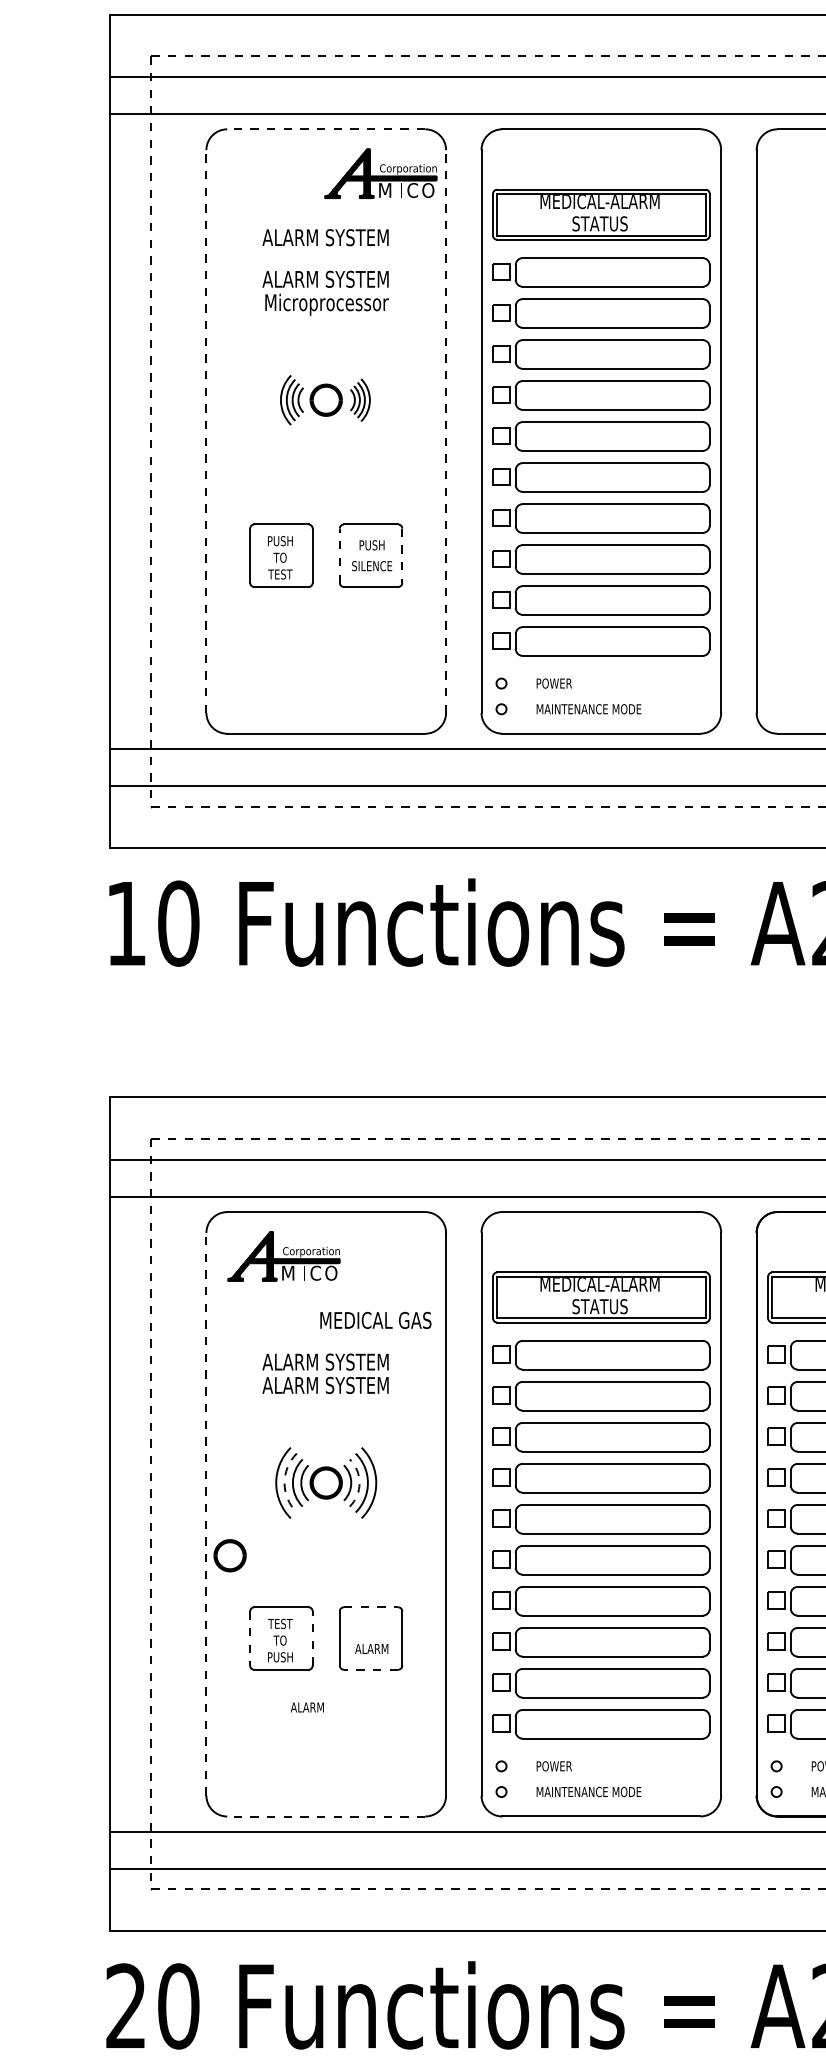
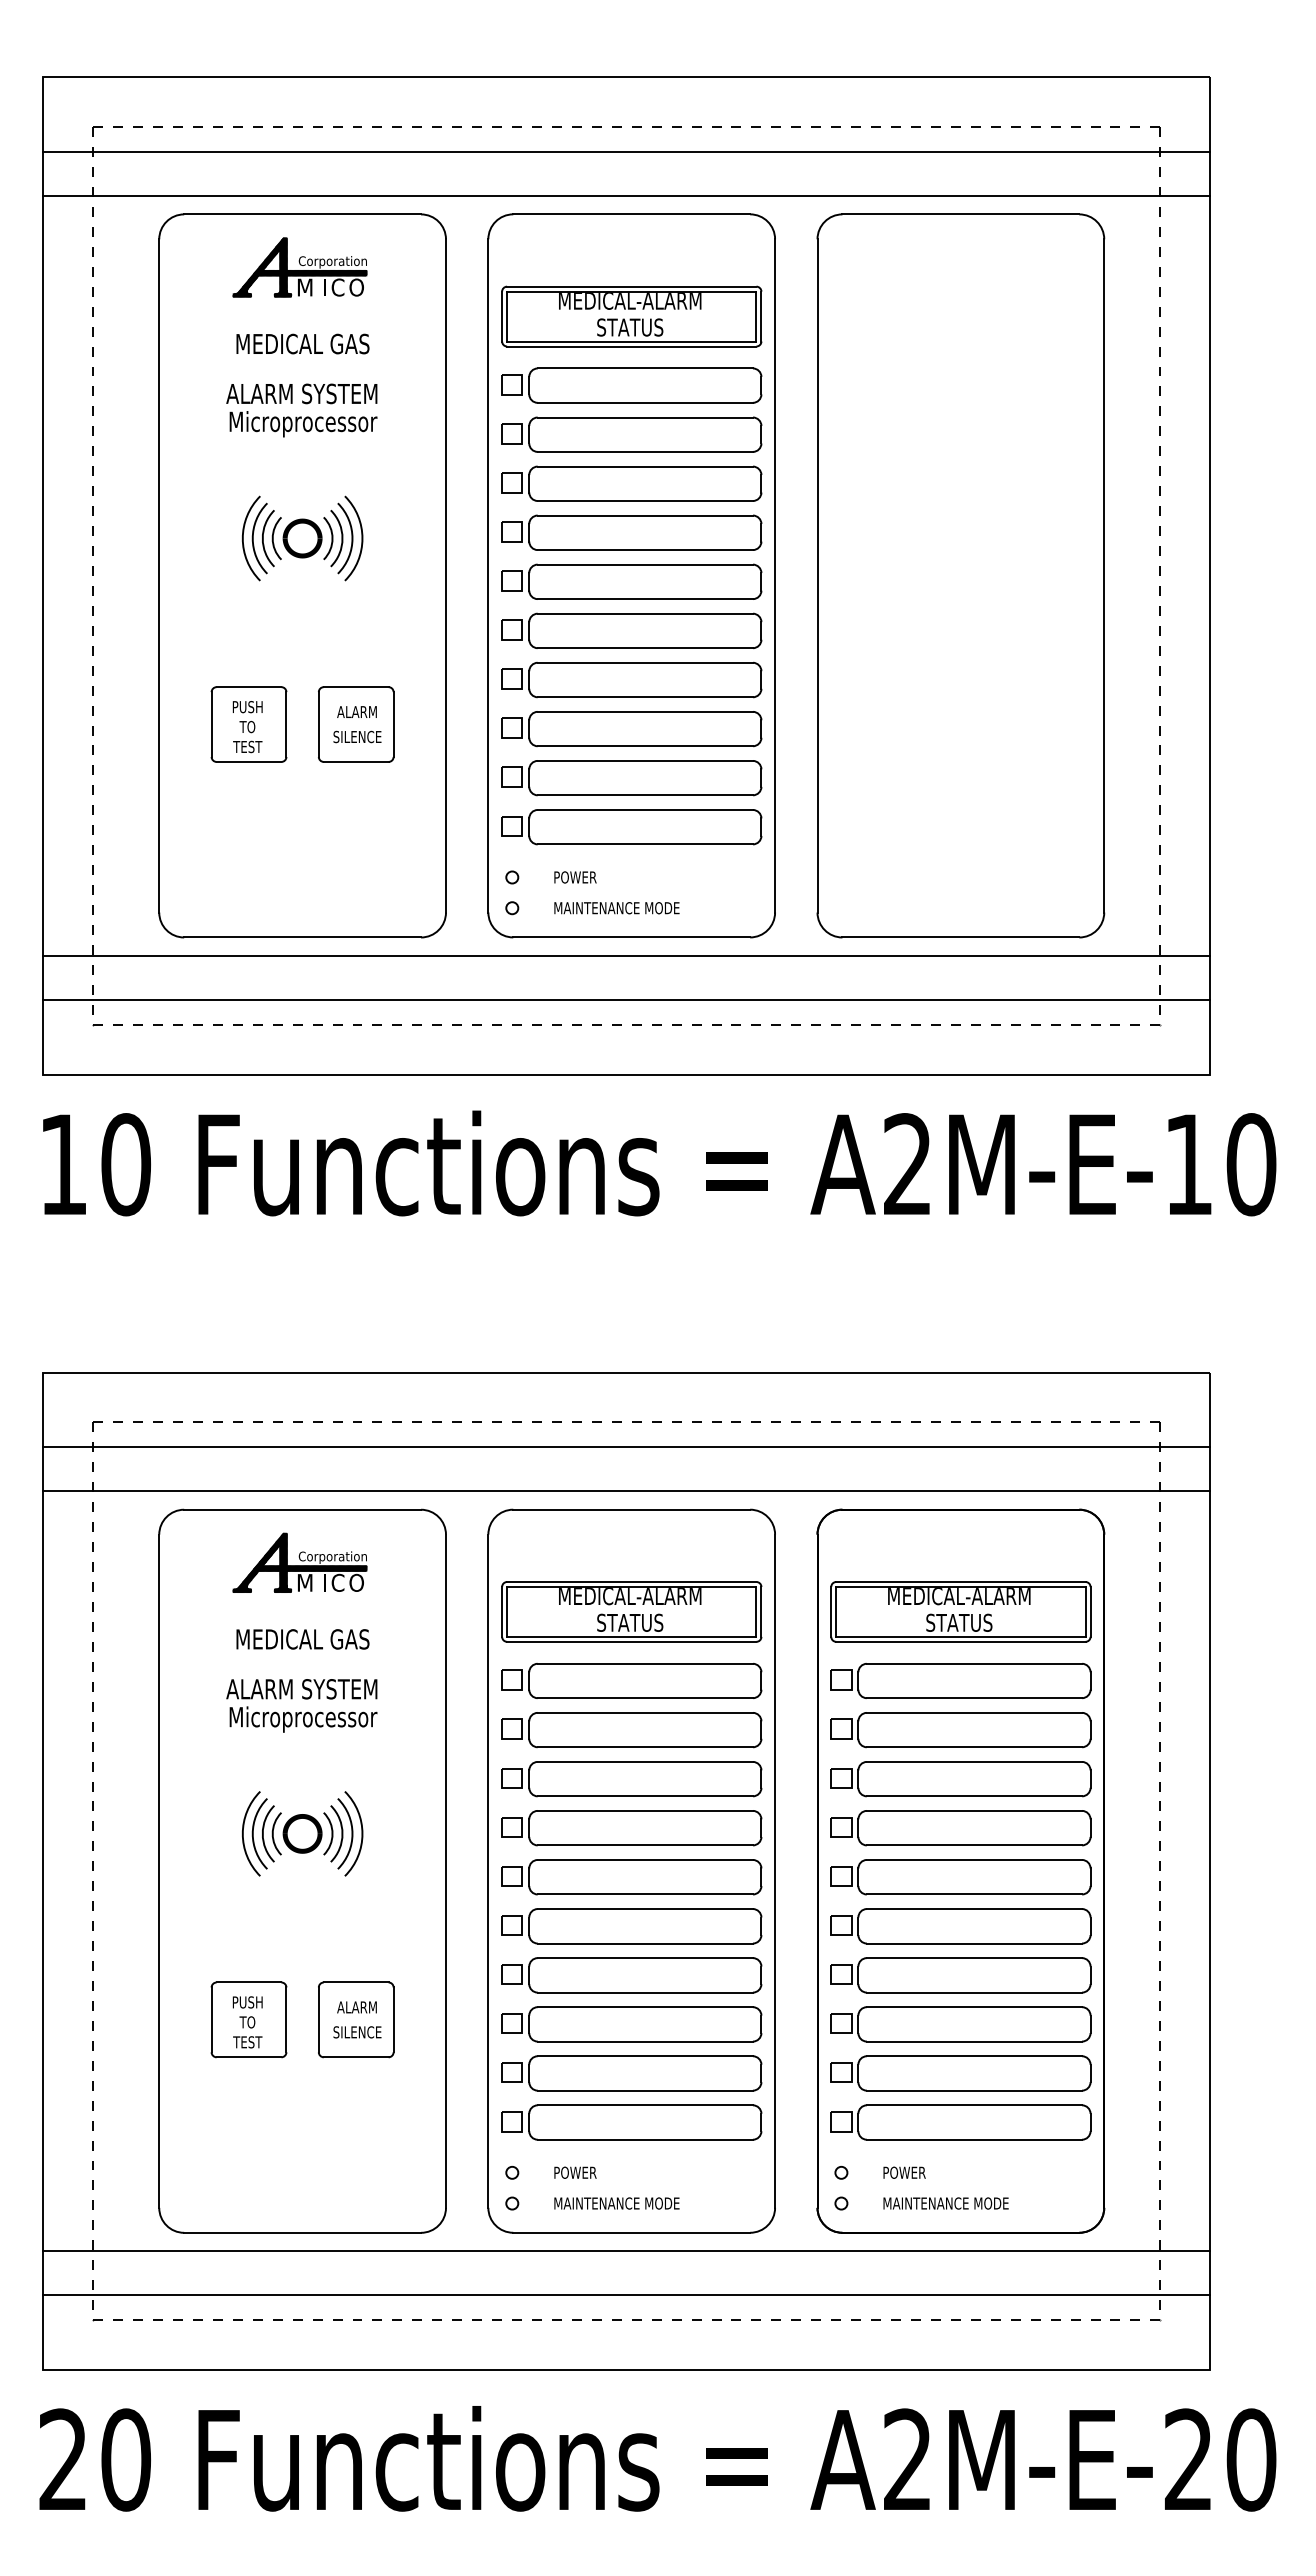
line: (326, 129) -> (302, 214), dashed -> solid
part: (380, 173) -> (299, 267), moved
text: (325, 237) -> (301, 343), ALARM SYSTEM -> MEDICAL GAS
part: (291, 400) -> (261, 538), size x1.43
part: (360, 400) -> (343, 538), size x1.67
line: (206, 431) -> (159, 575), dashed -> solid
line: (446, 431) -> (446, 575), dashed -> solid
text: (371, 545) -> (356, 712), PUSH -> ALARM
line: (339, 555) -> (318, 724), dashed -> solid
line: (402, 556) -> (393, 725), dashed -> solid
part: (283, 1256) -> (299, 1562), moved
text: (375, 1320) -> (302, 1639), moved
text: (325, 1387) -> (301, 1719), ALARM SYSTEM -> Microprocessor
arc: (284, 1482) -> (252, 1833), dashed -> solid
arc: (359, 1482) -> (342, 1833), dashed -> solid
line: (206, 1514) -> (159, 1871), dashed -> solid
part: (230, 1555) -> (187, 1920), removed
line: (371, 1607) -> (356, 1982), dashed -> solid
text: (280, 1623) -> (247, 2002), TEST -> PUSH
line: (312, 1638) -> (286, 2019), dashed -> solid
line: (250, 1639) -> (211, 2020), dashed -> solid
text: (372, 1649) -> (357, 2032), ALARM -> SILENCE
text: (280, 1657) -> (247, 2042), PUSH -> TEST
line: (370, 1669) -> (355, 2057), dashed -> solid
text: (306, 1707) -> (356, 2007), moved
line: (326, 1816) -> (302, 2232), dashed -> solid

